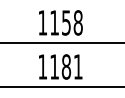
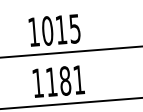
text: (66, 22) -> (61, 29), 1158 -> 1015

